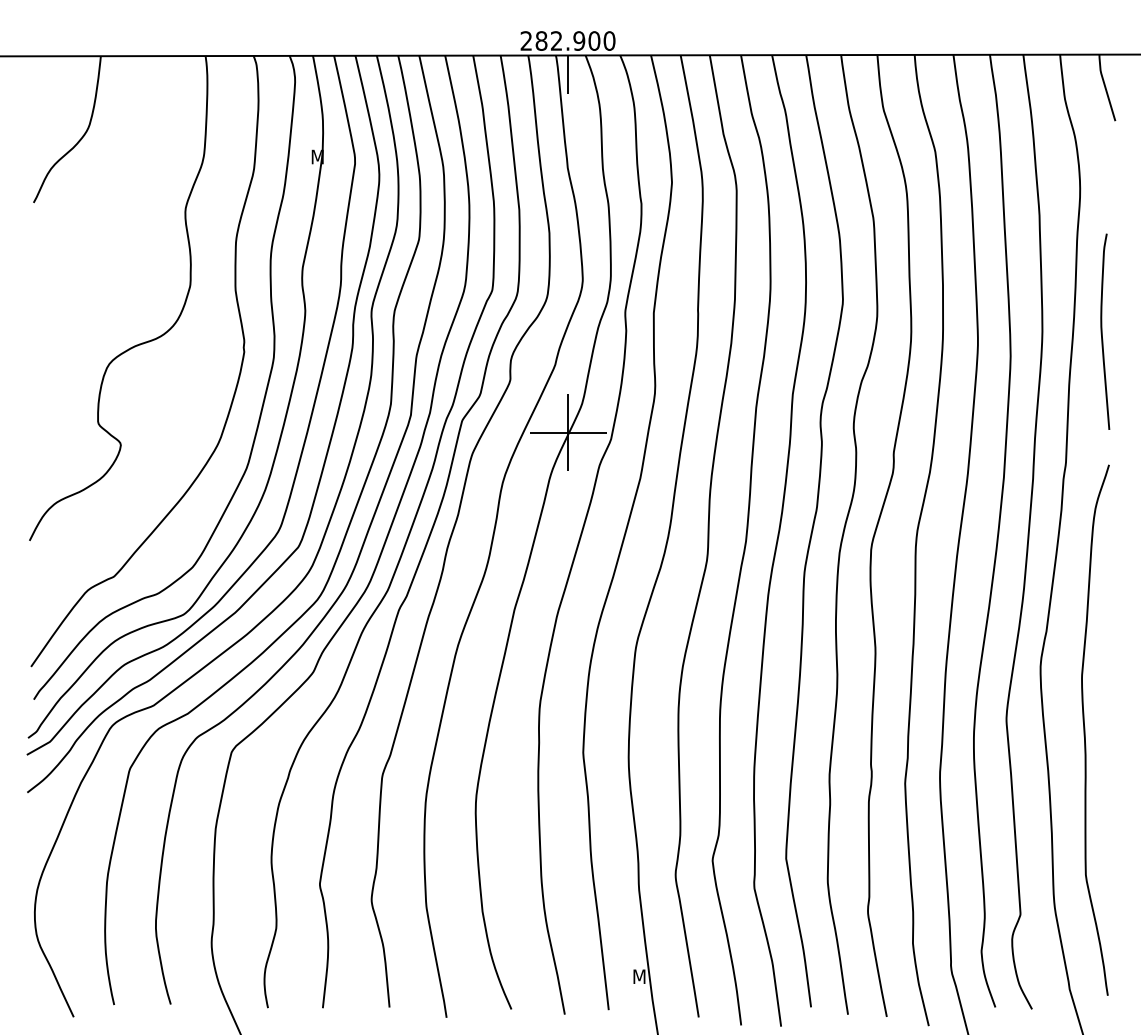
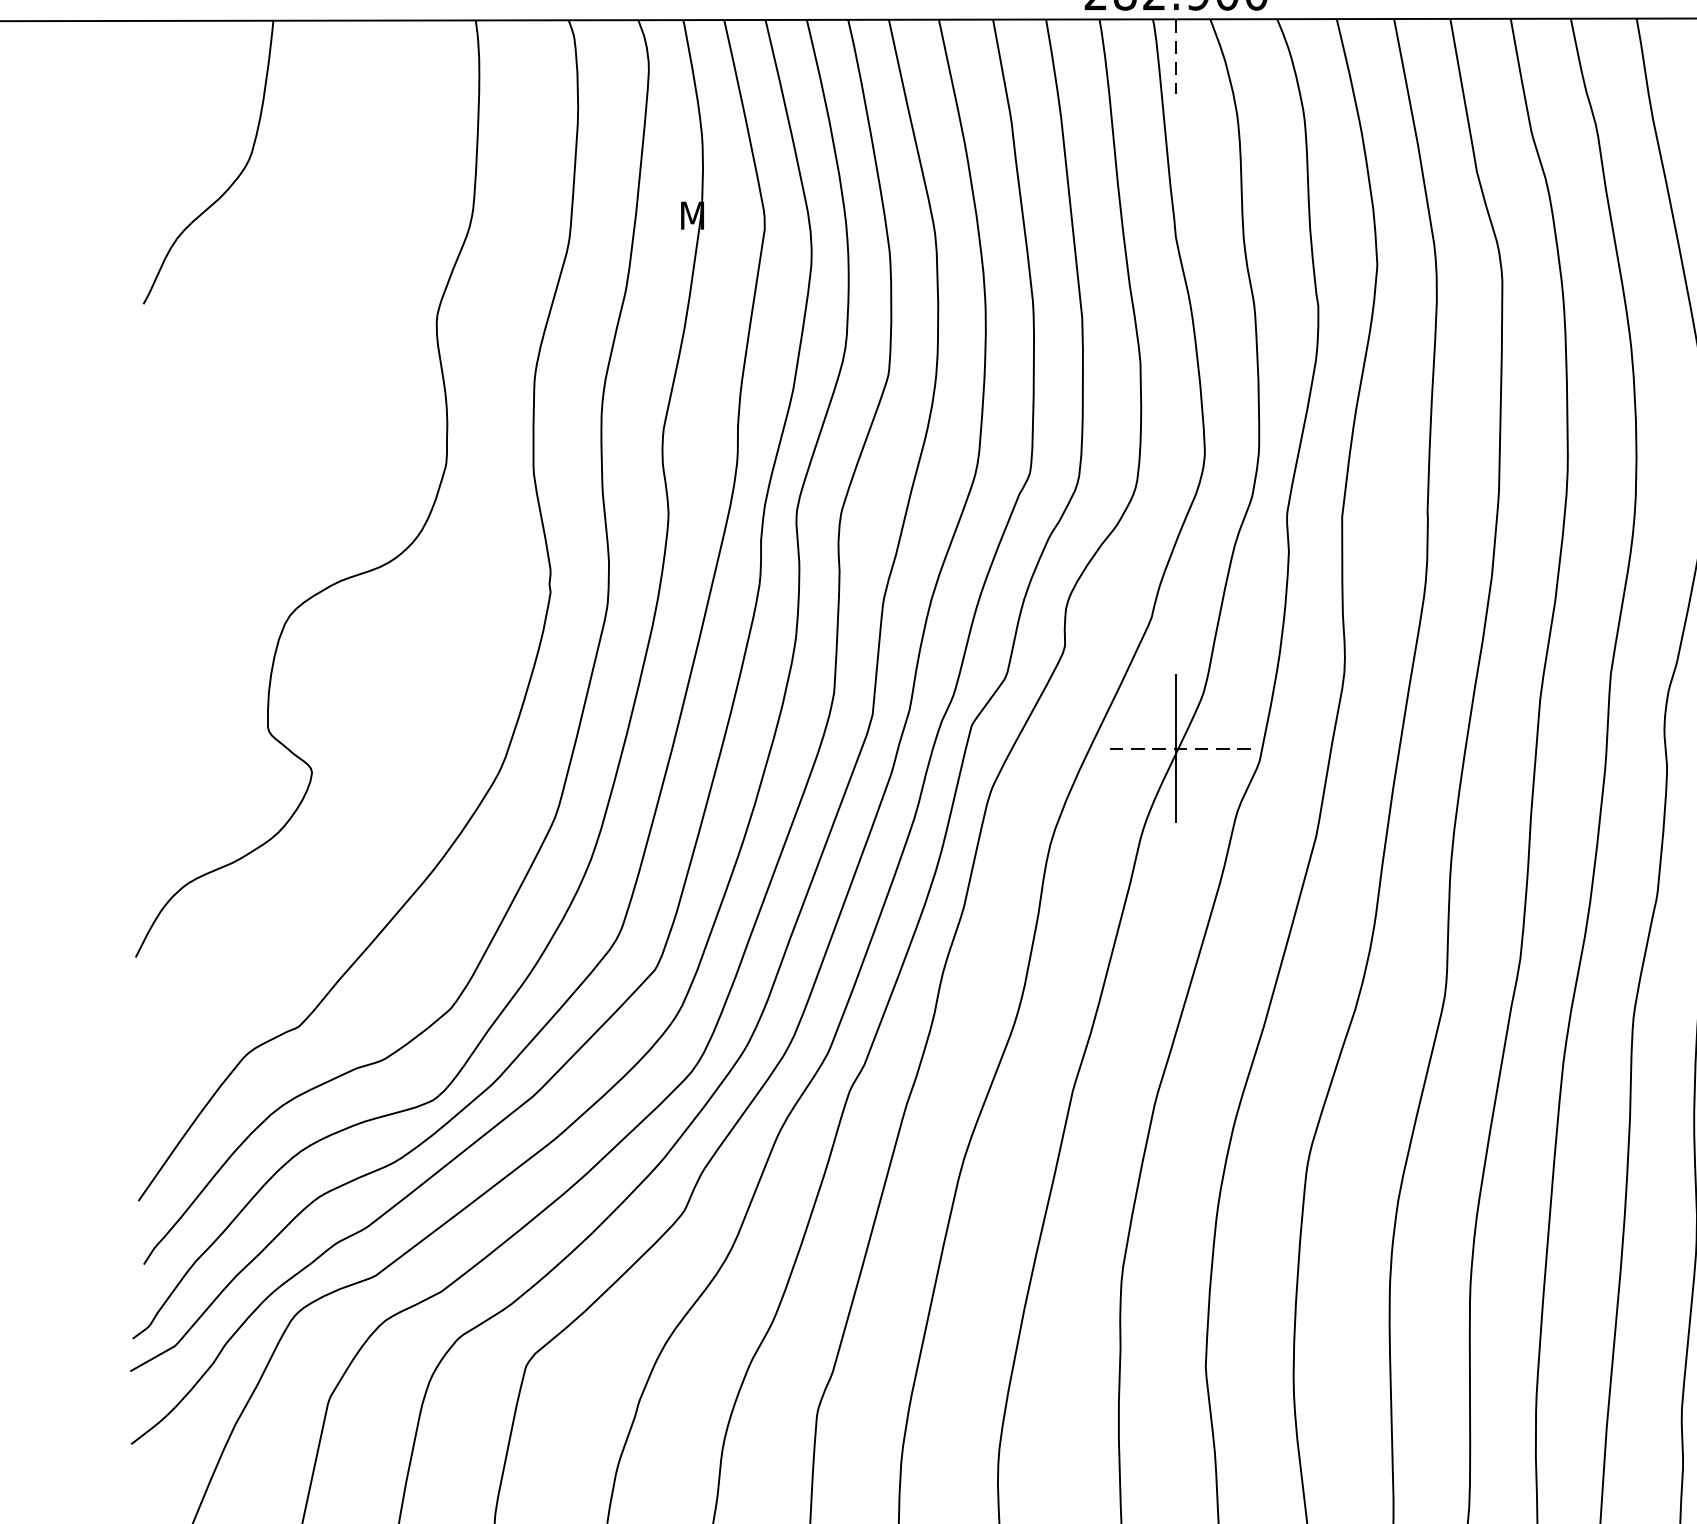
line: (568, 75) -> (1177, 58), solid -> dashed
line: (568, 432) -> (1177, 748), solid -> dashed

